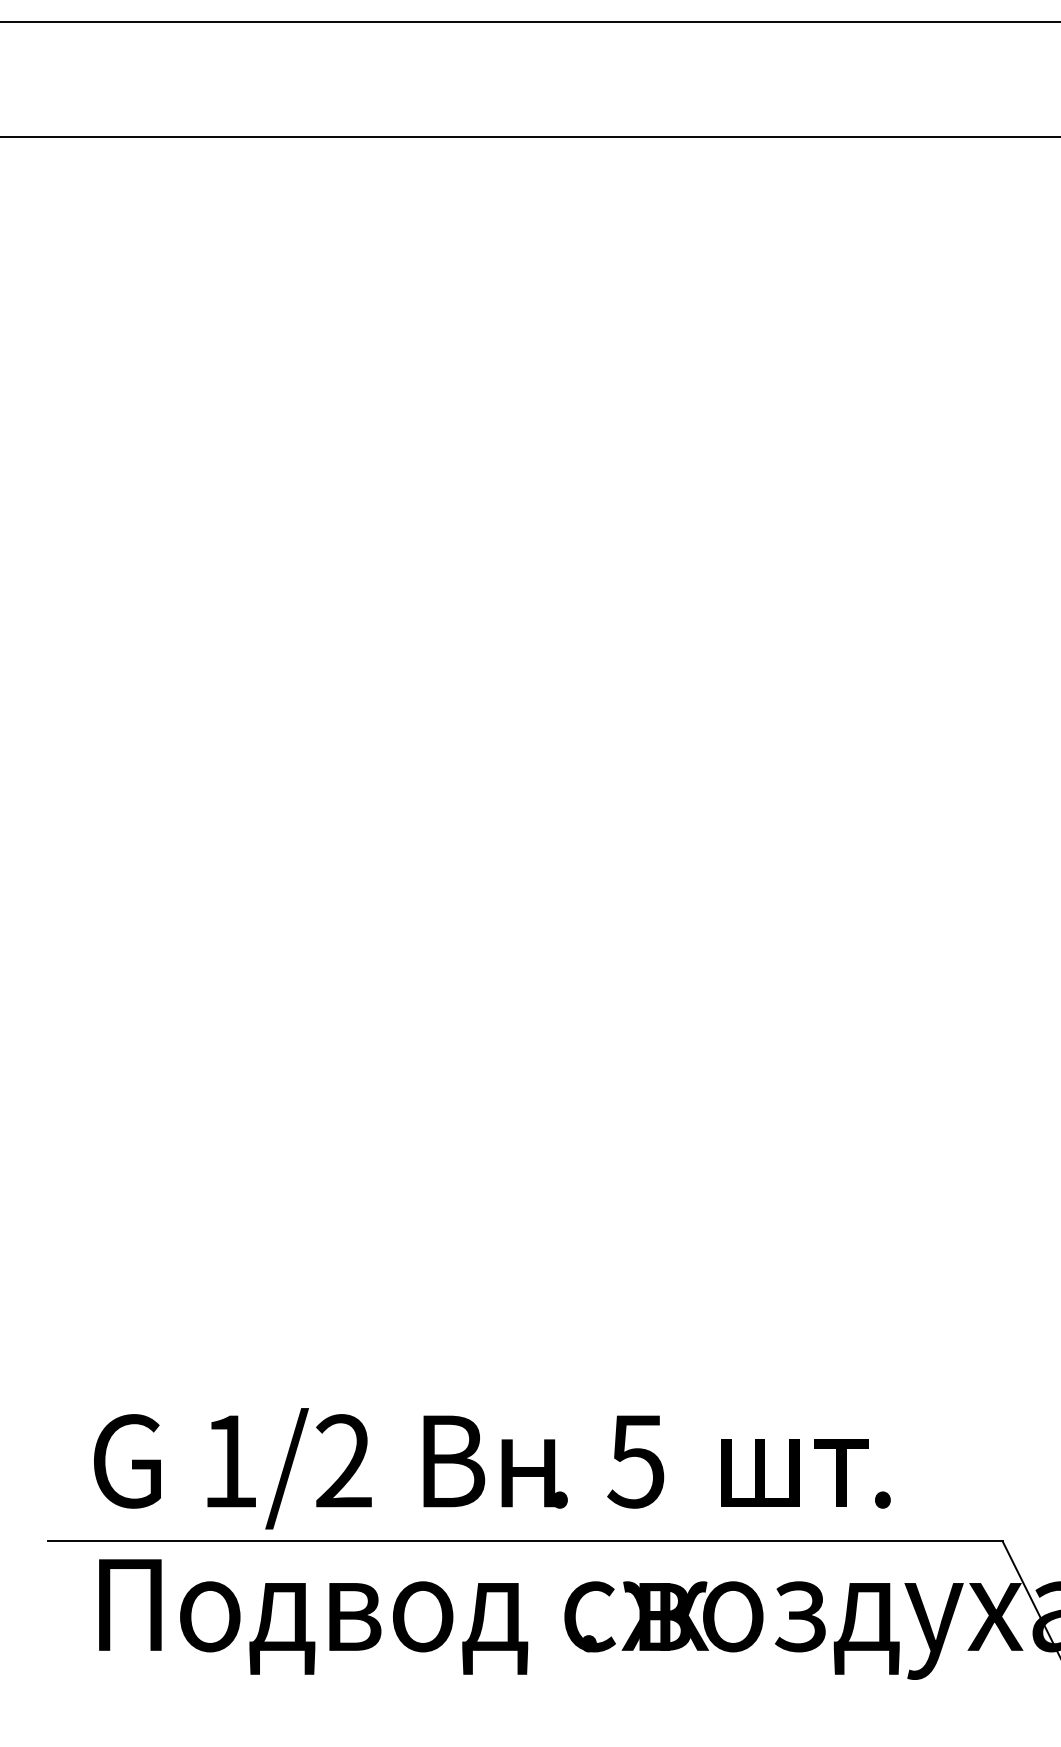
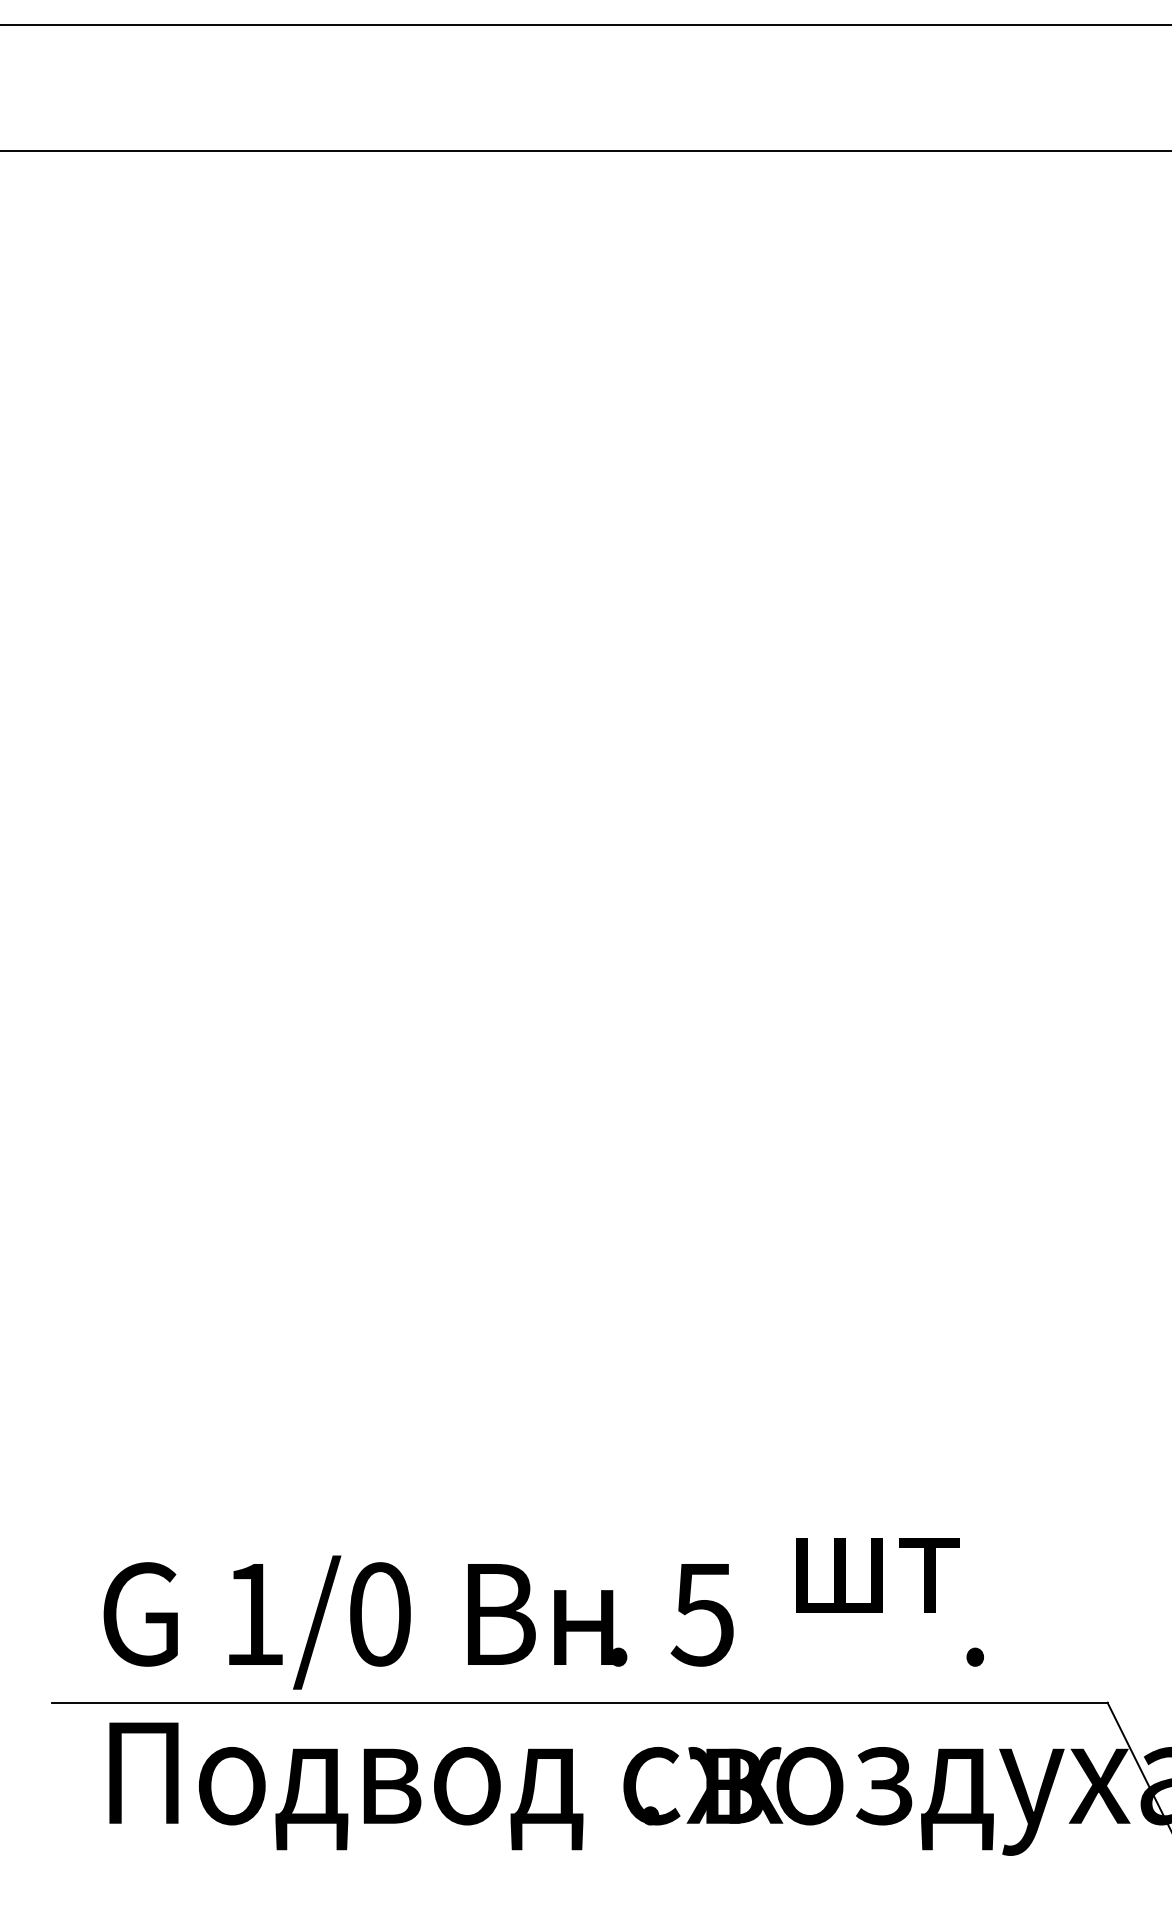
text: (343, 1461) -> (379, 1614), 1/2 -> 1/0
text: (794, 1472) -> (877, 1574), moved

